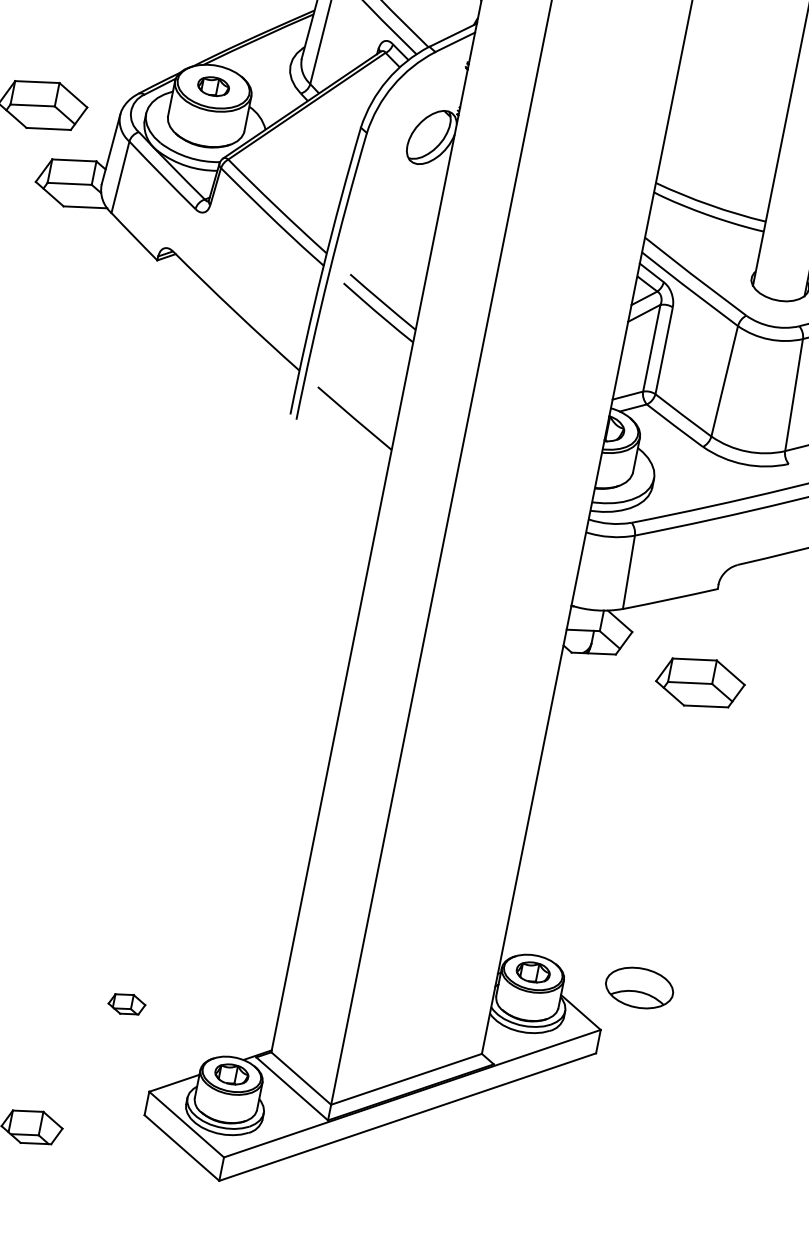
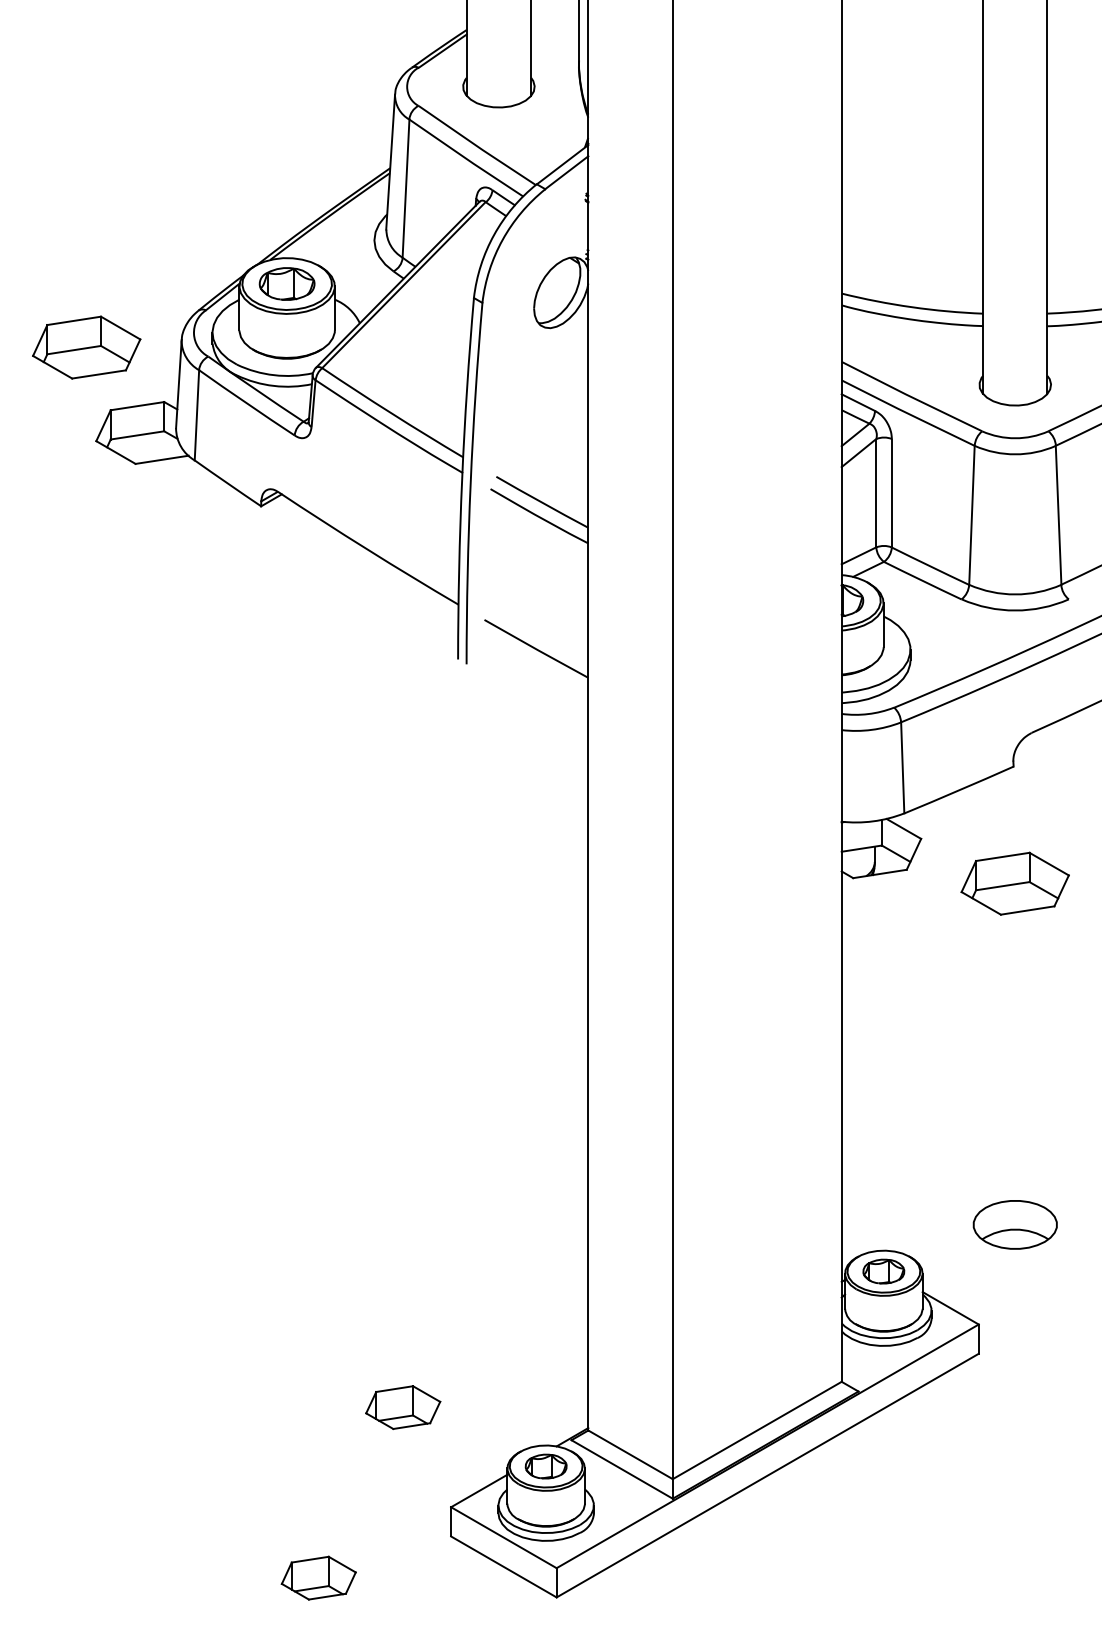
part: (213, 86) -> (286, 283), size x1.43
part: (638, 987) -> (1014, 1224), moved
part: (127, 1004) -> (403, 1407), size x1.67

